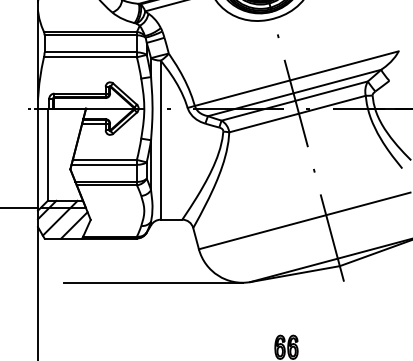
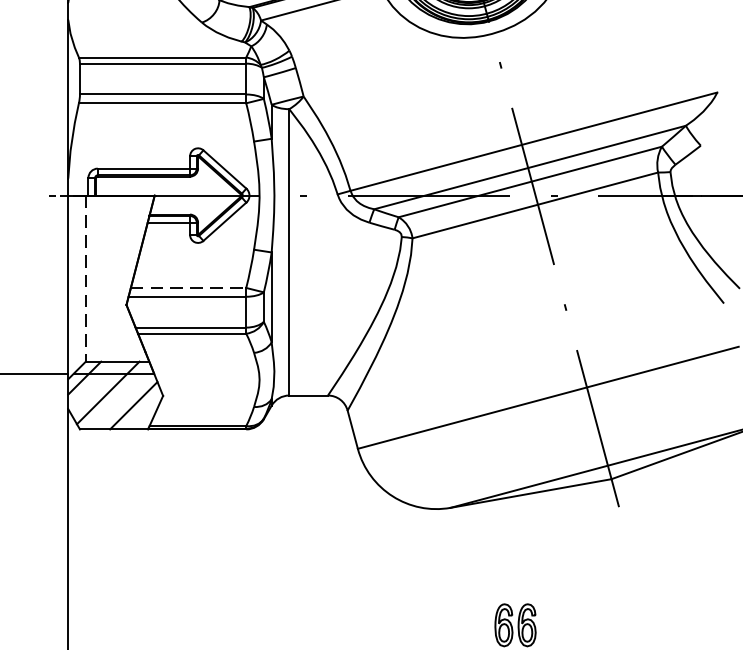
line: (47, 155) -> (85, 279), solid -> dashed
line: (105, 159) -> (189, 287), solid -> dashed
line: (153, 282) -> (276, 508), removed

